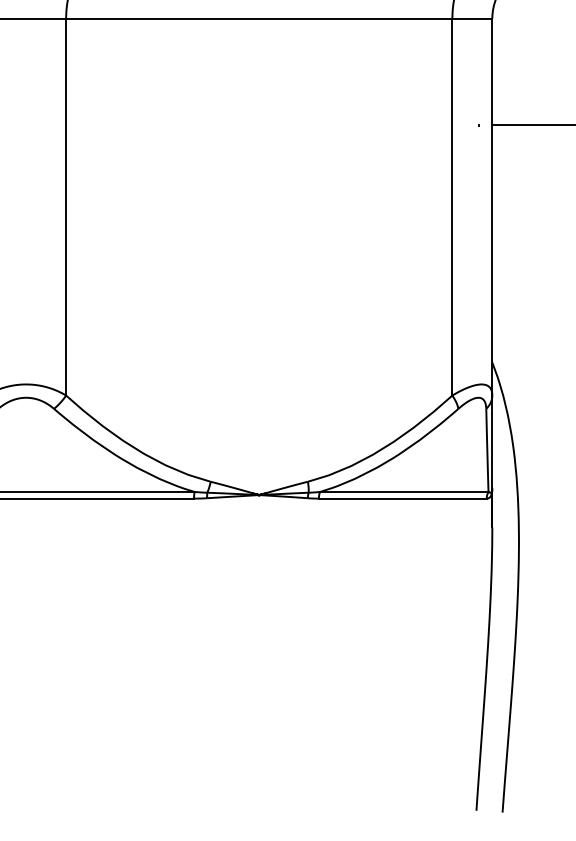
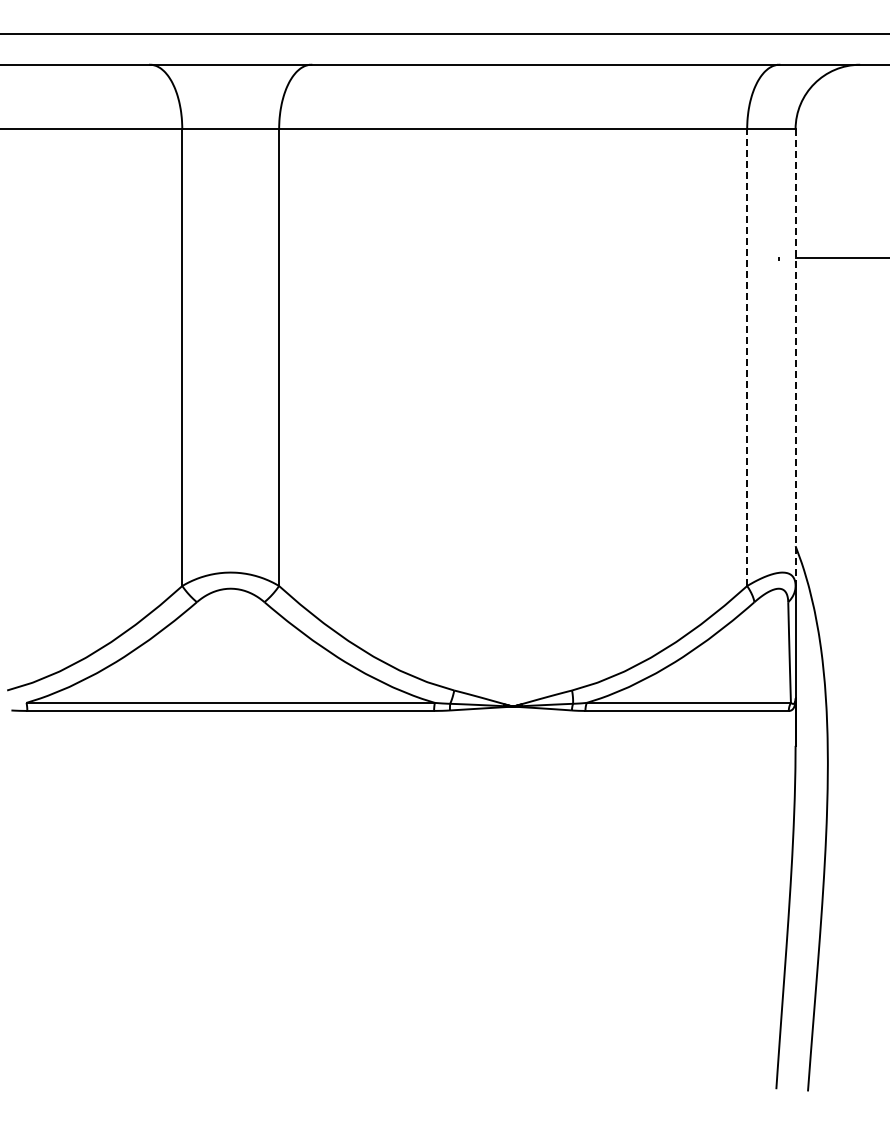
line: (452, 206) -> (747, 357), solid -> dashed
line: (492, 207) -> (795, 358), solid -> dashed

